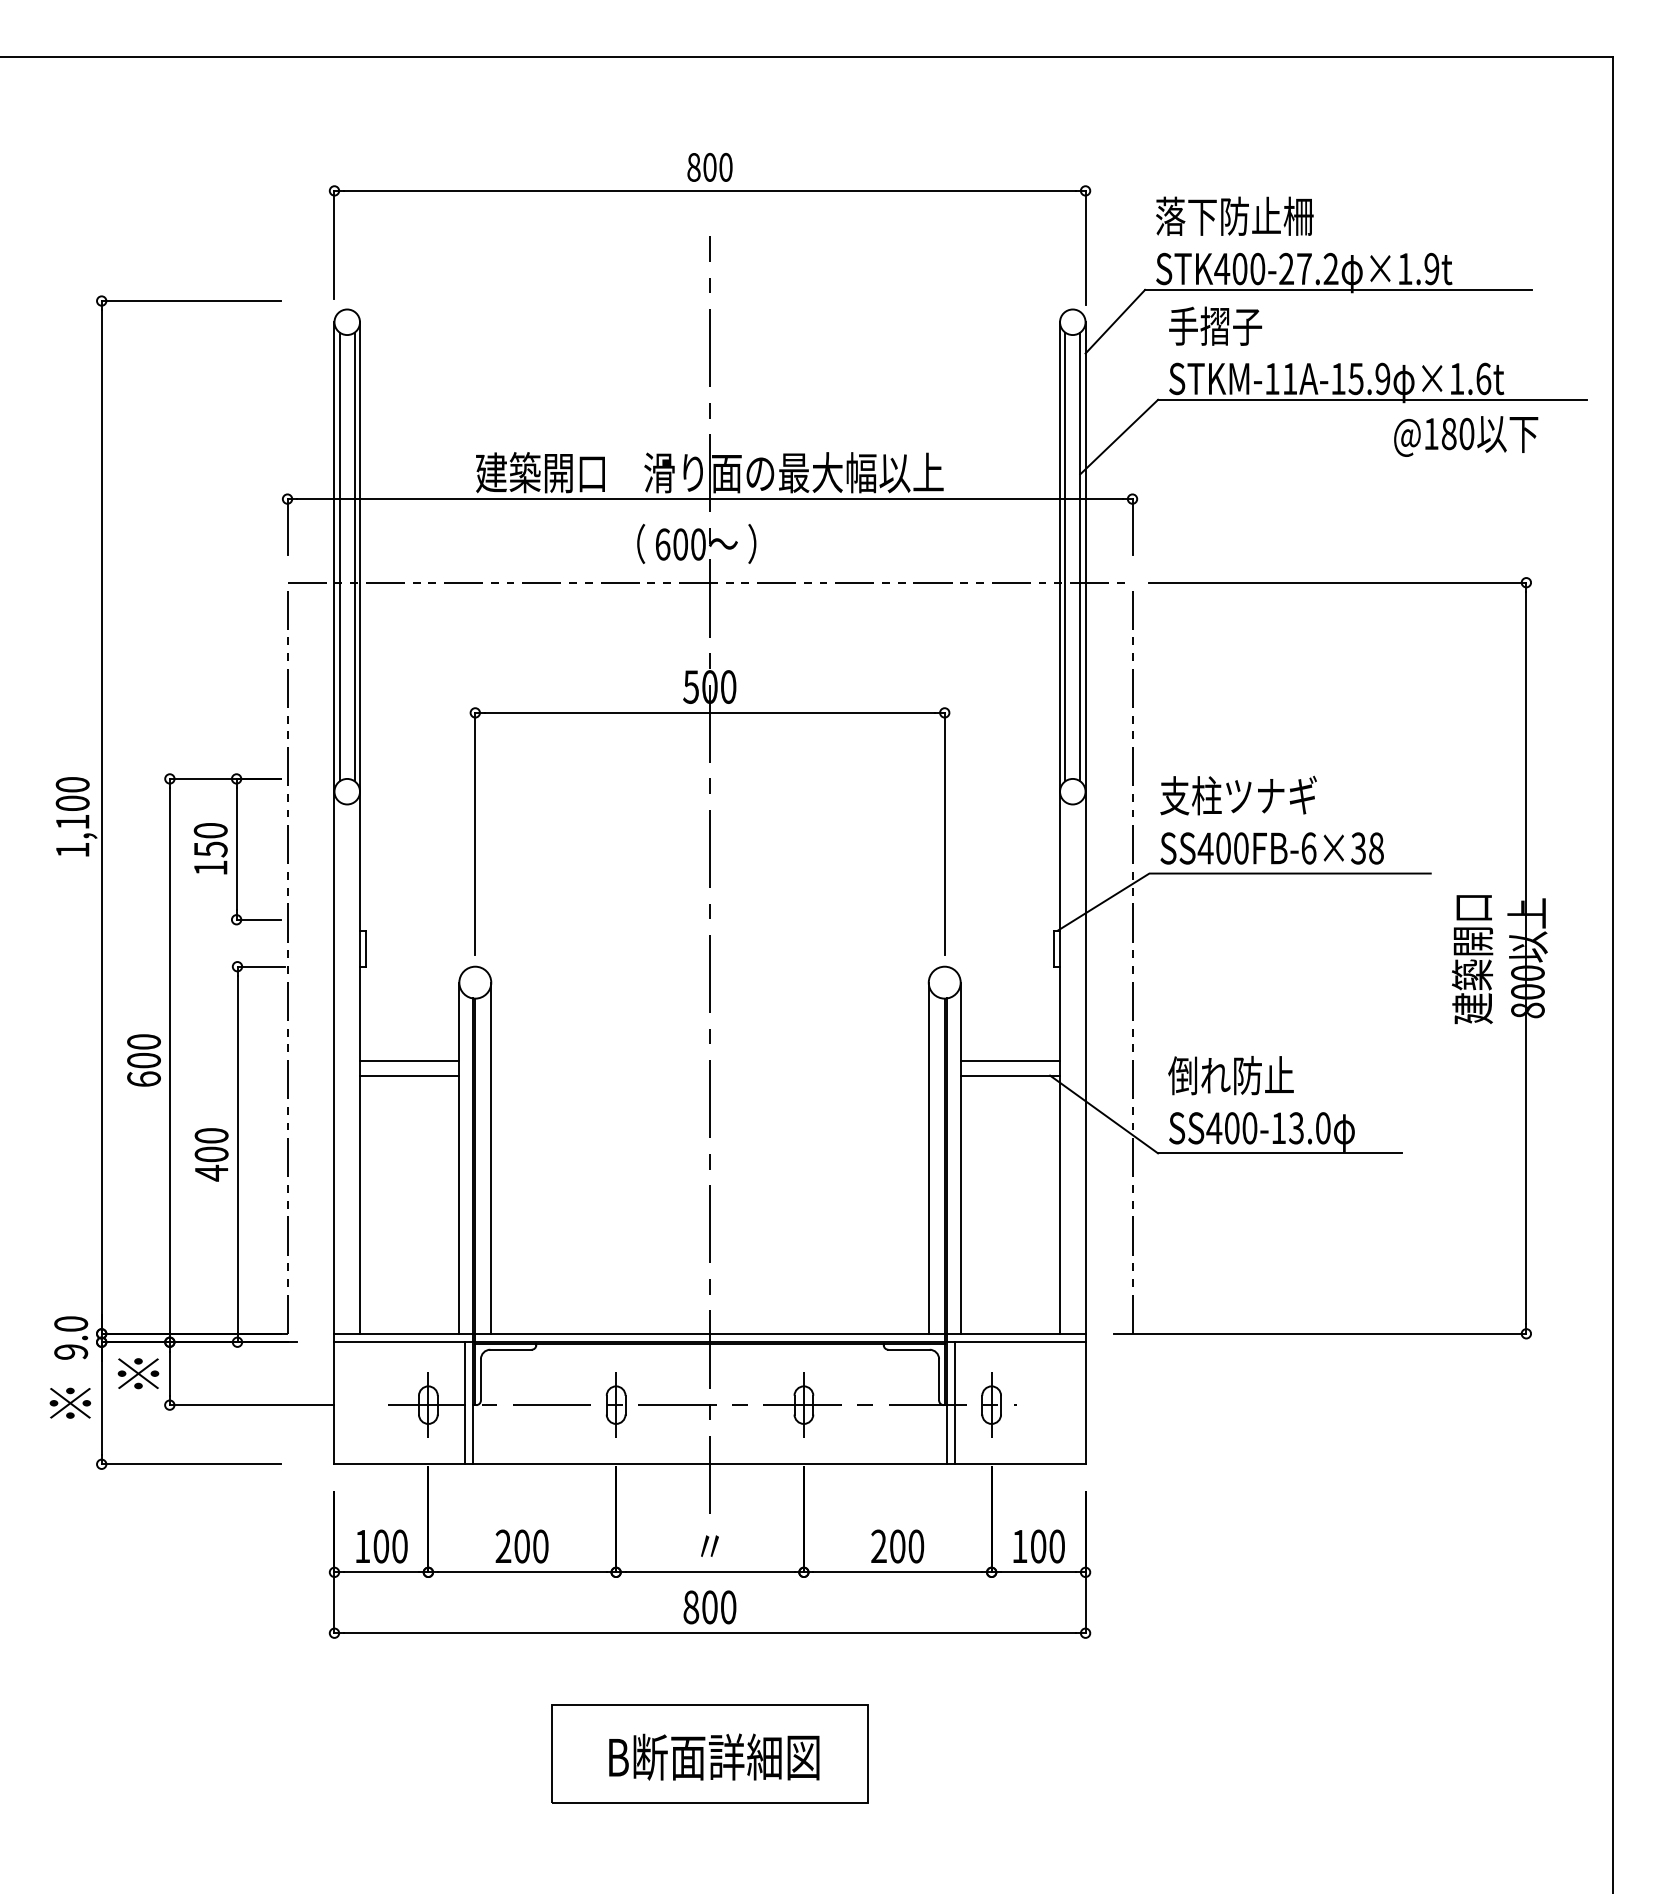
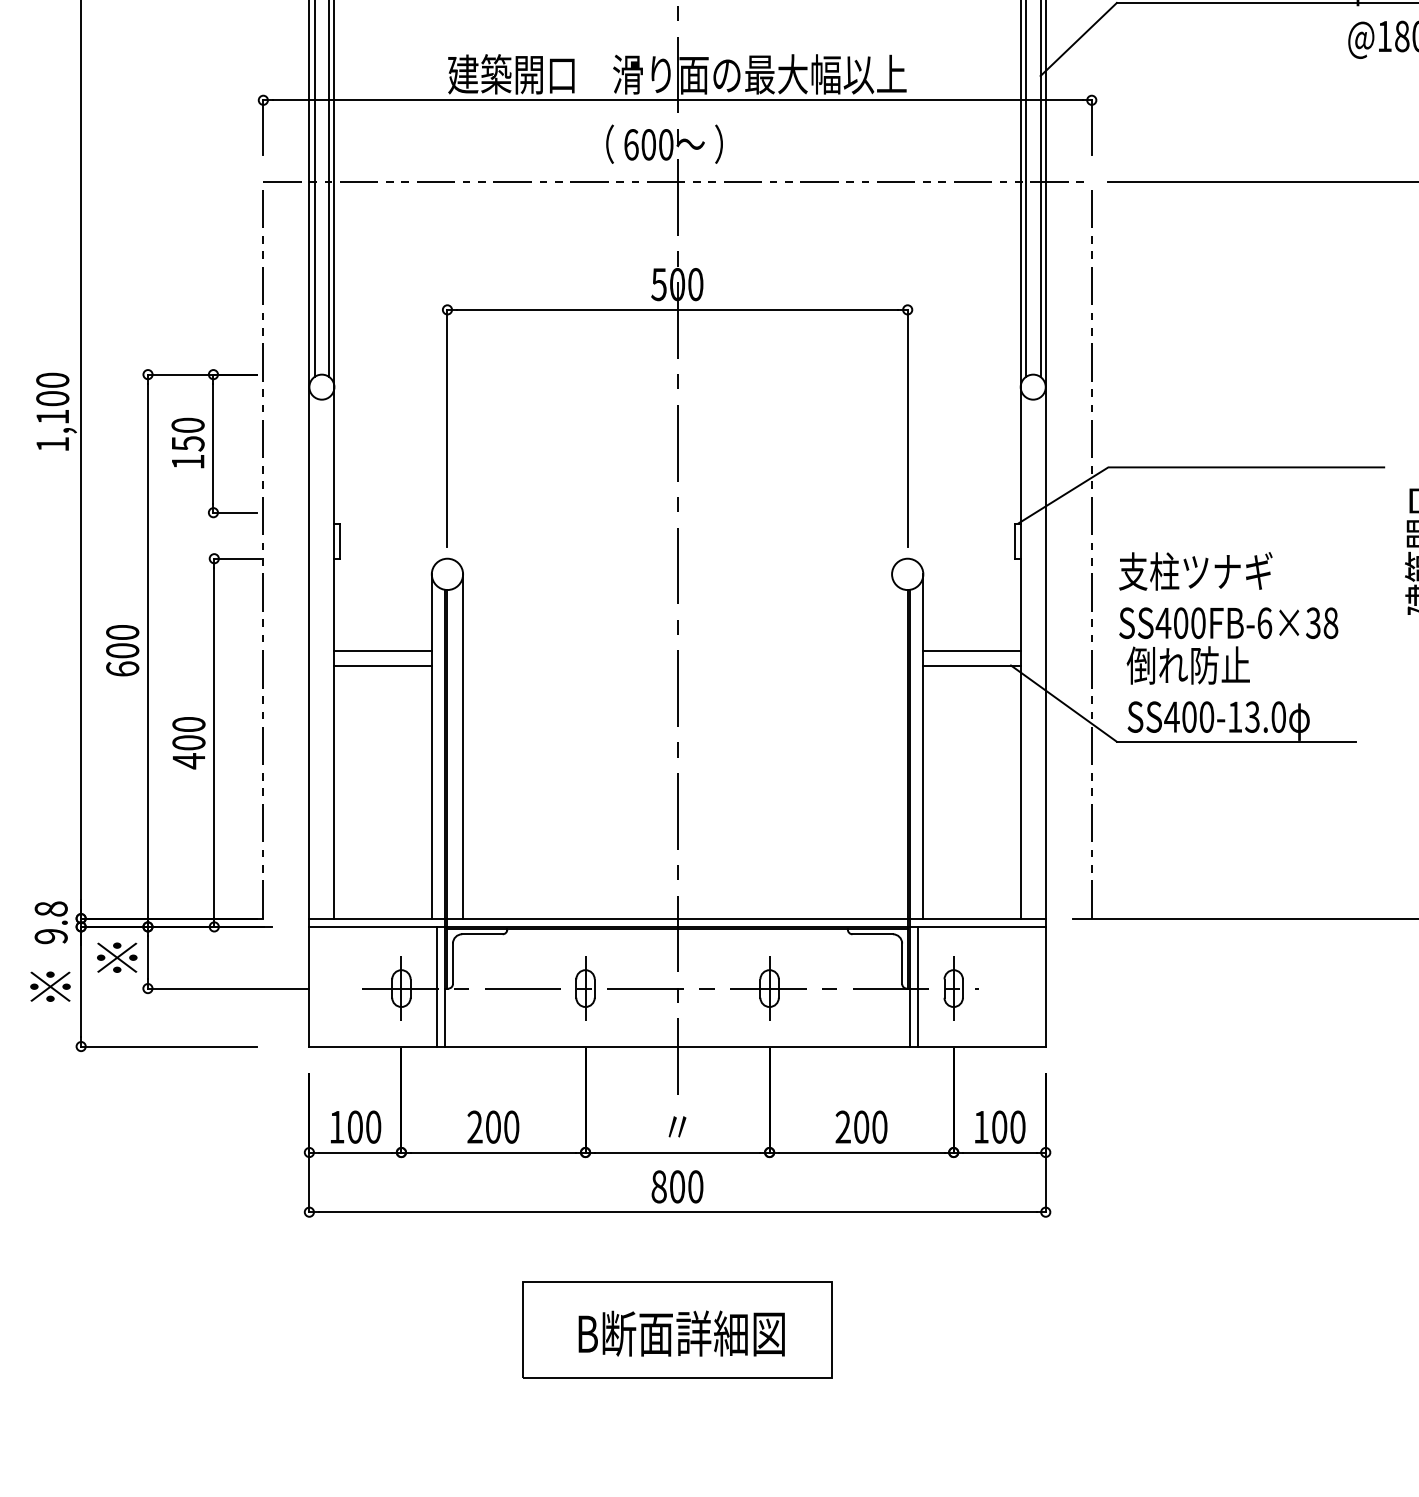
text: (1271, 819) -> (1228, 594), moved
line: (928, 1157) -> (891, 745), removed
text: (70, 1323) -> (50, 908), 9.0 -> 9.8

